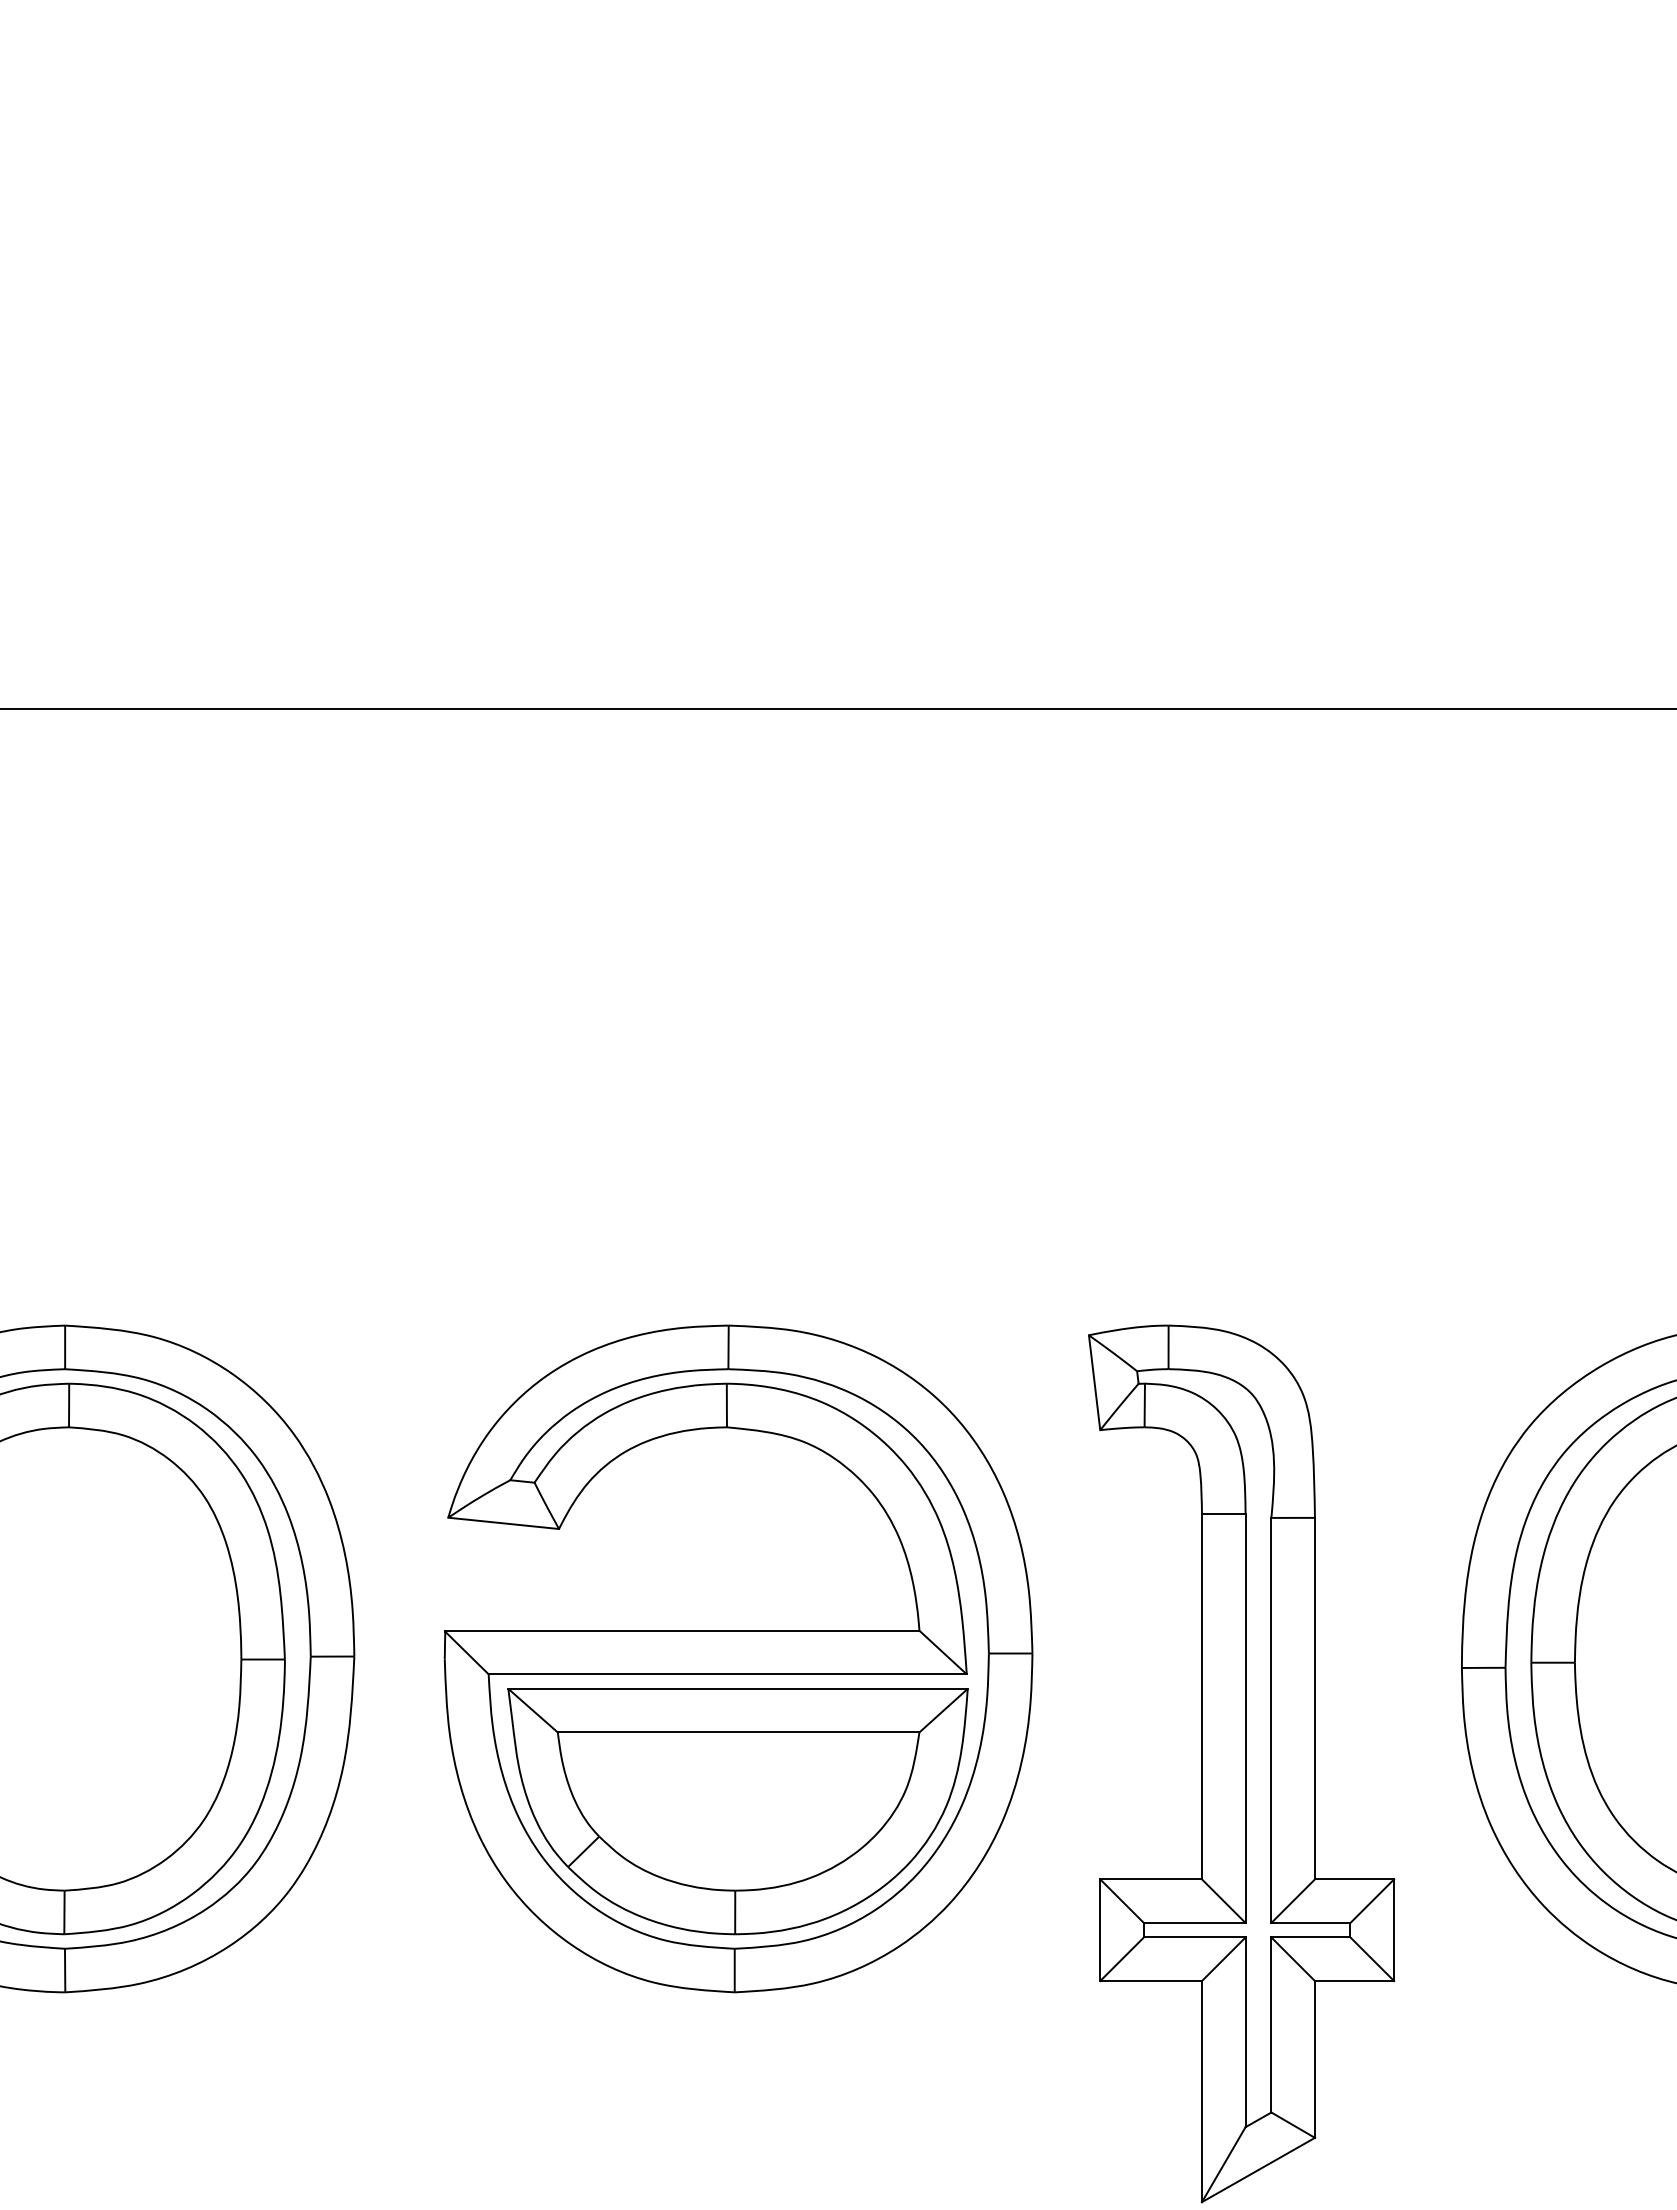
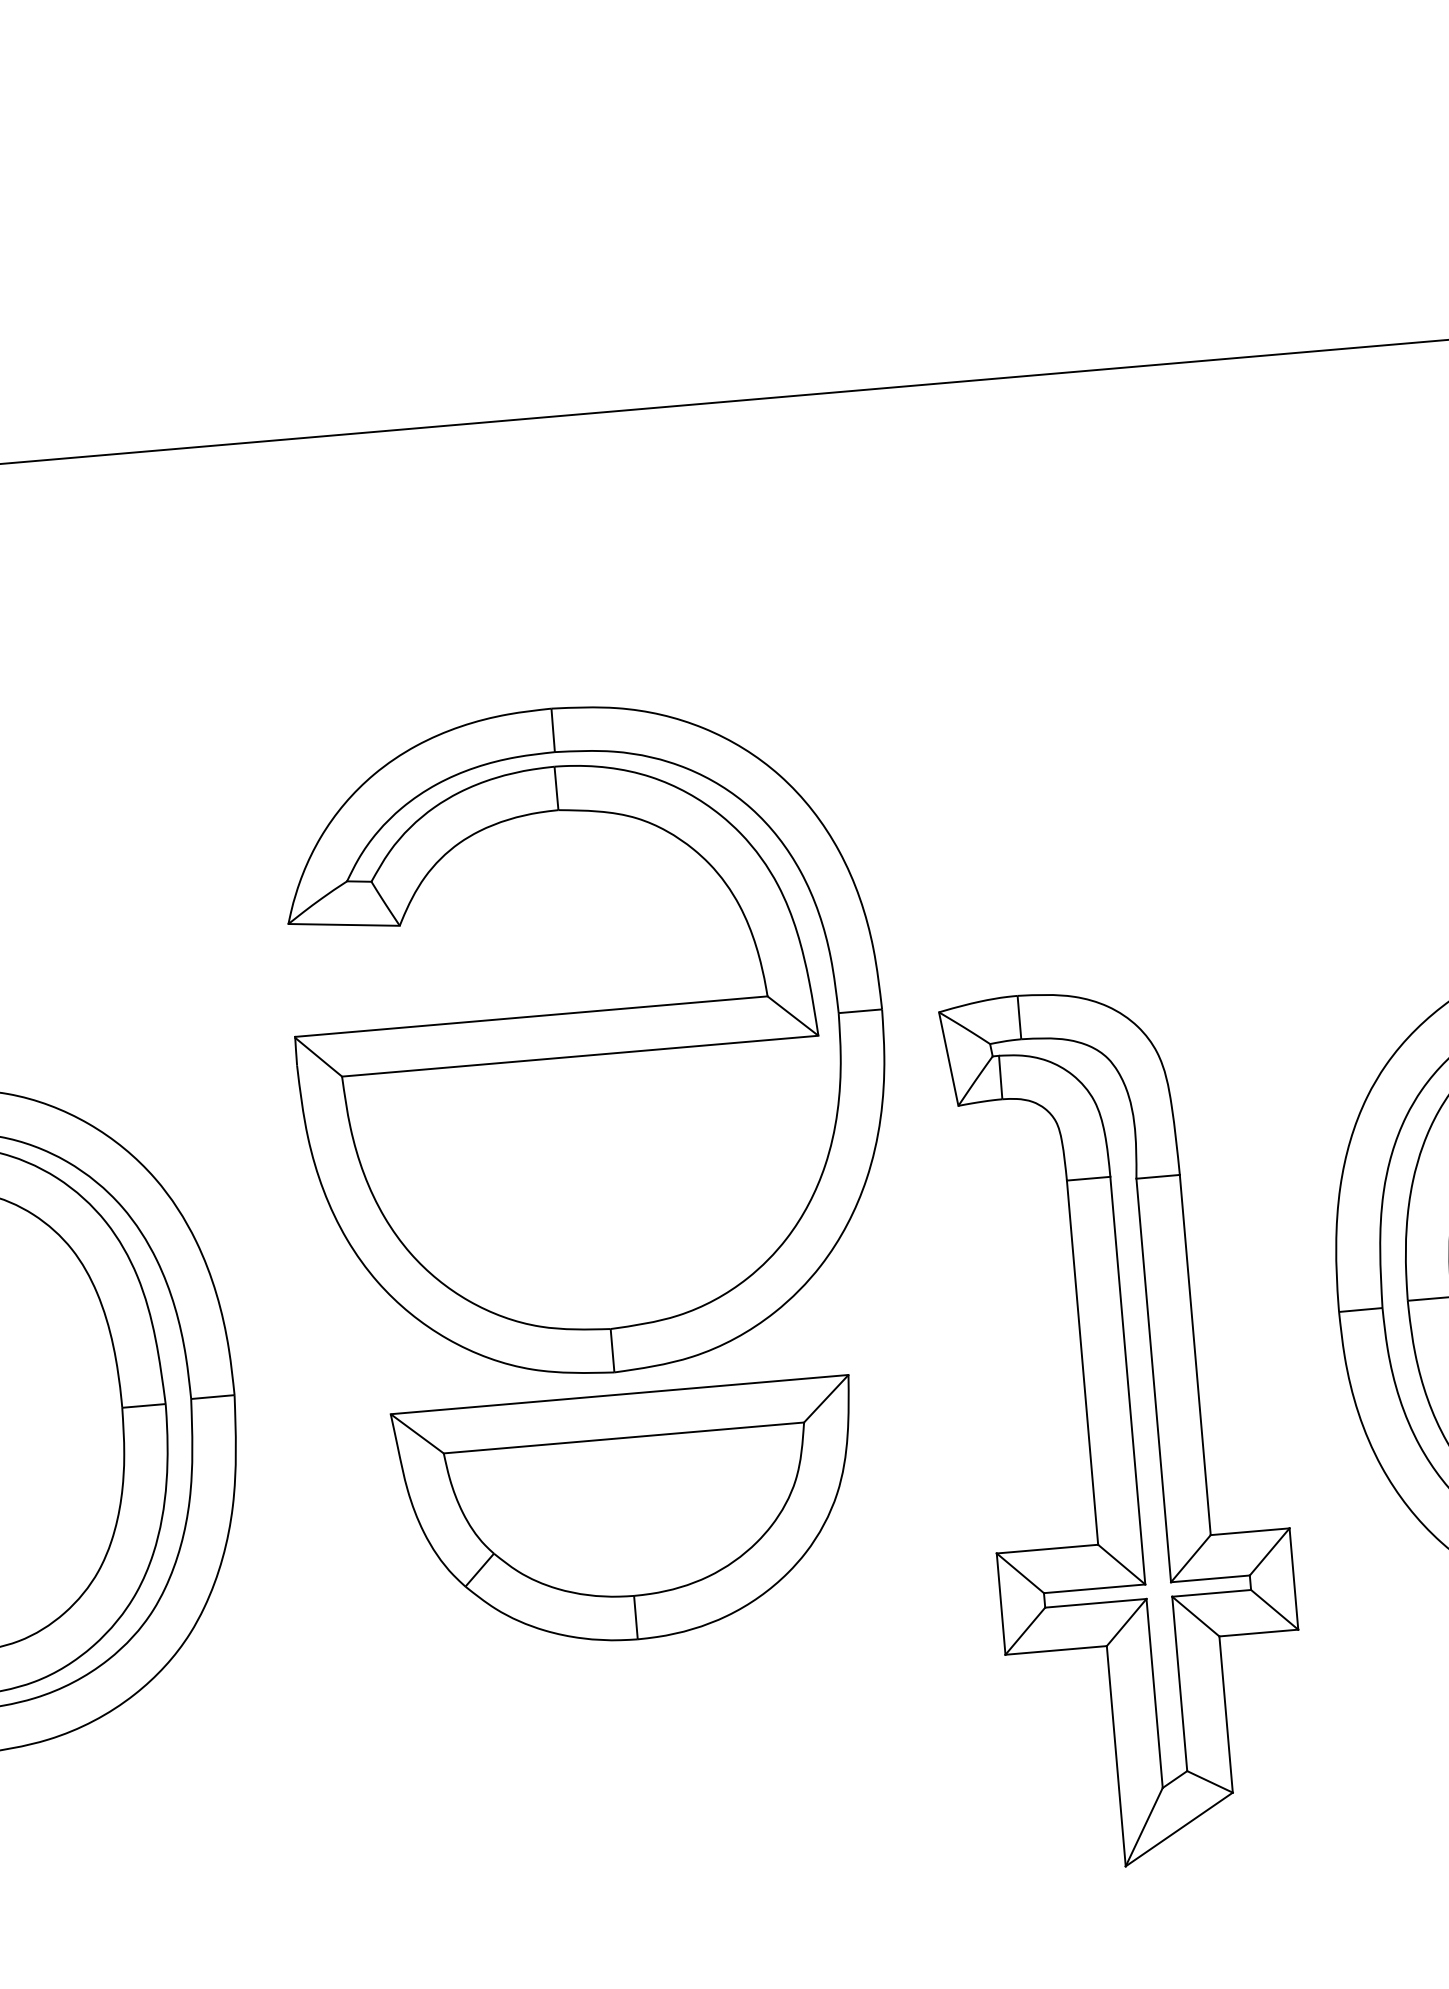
part: (738, 1658) -> (589, 1039), moved

